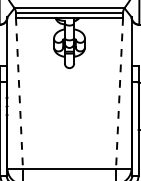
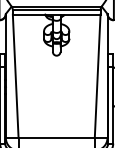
line: (19, 93) -> (15, 76), dashed -> solid
line: (119, 93) -> (97, 76), dashed -> solid

